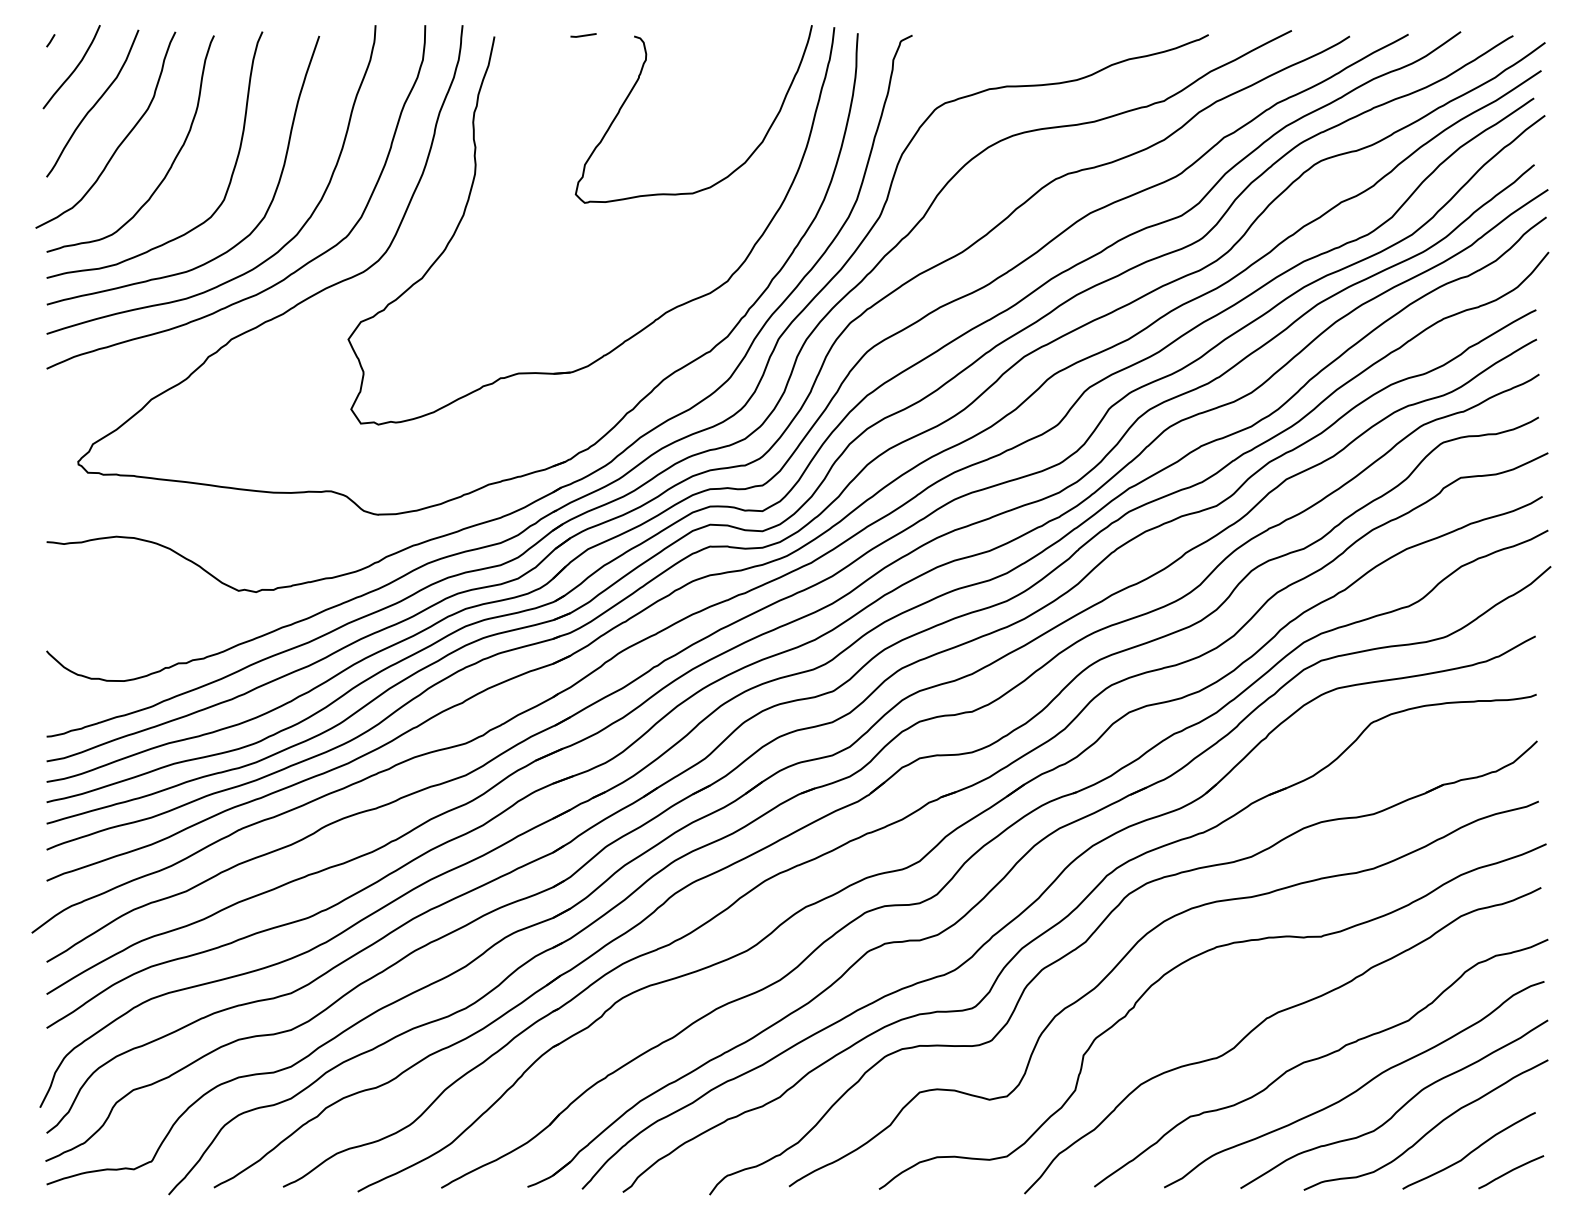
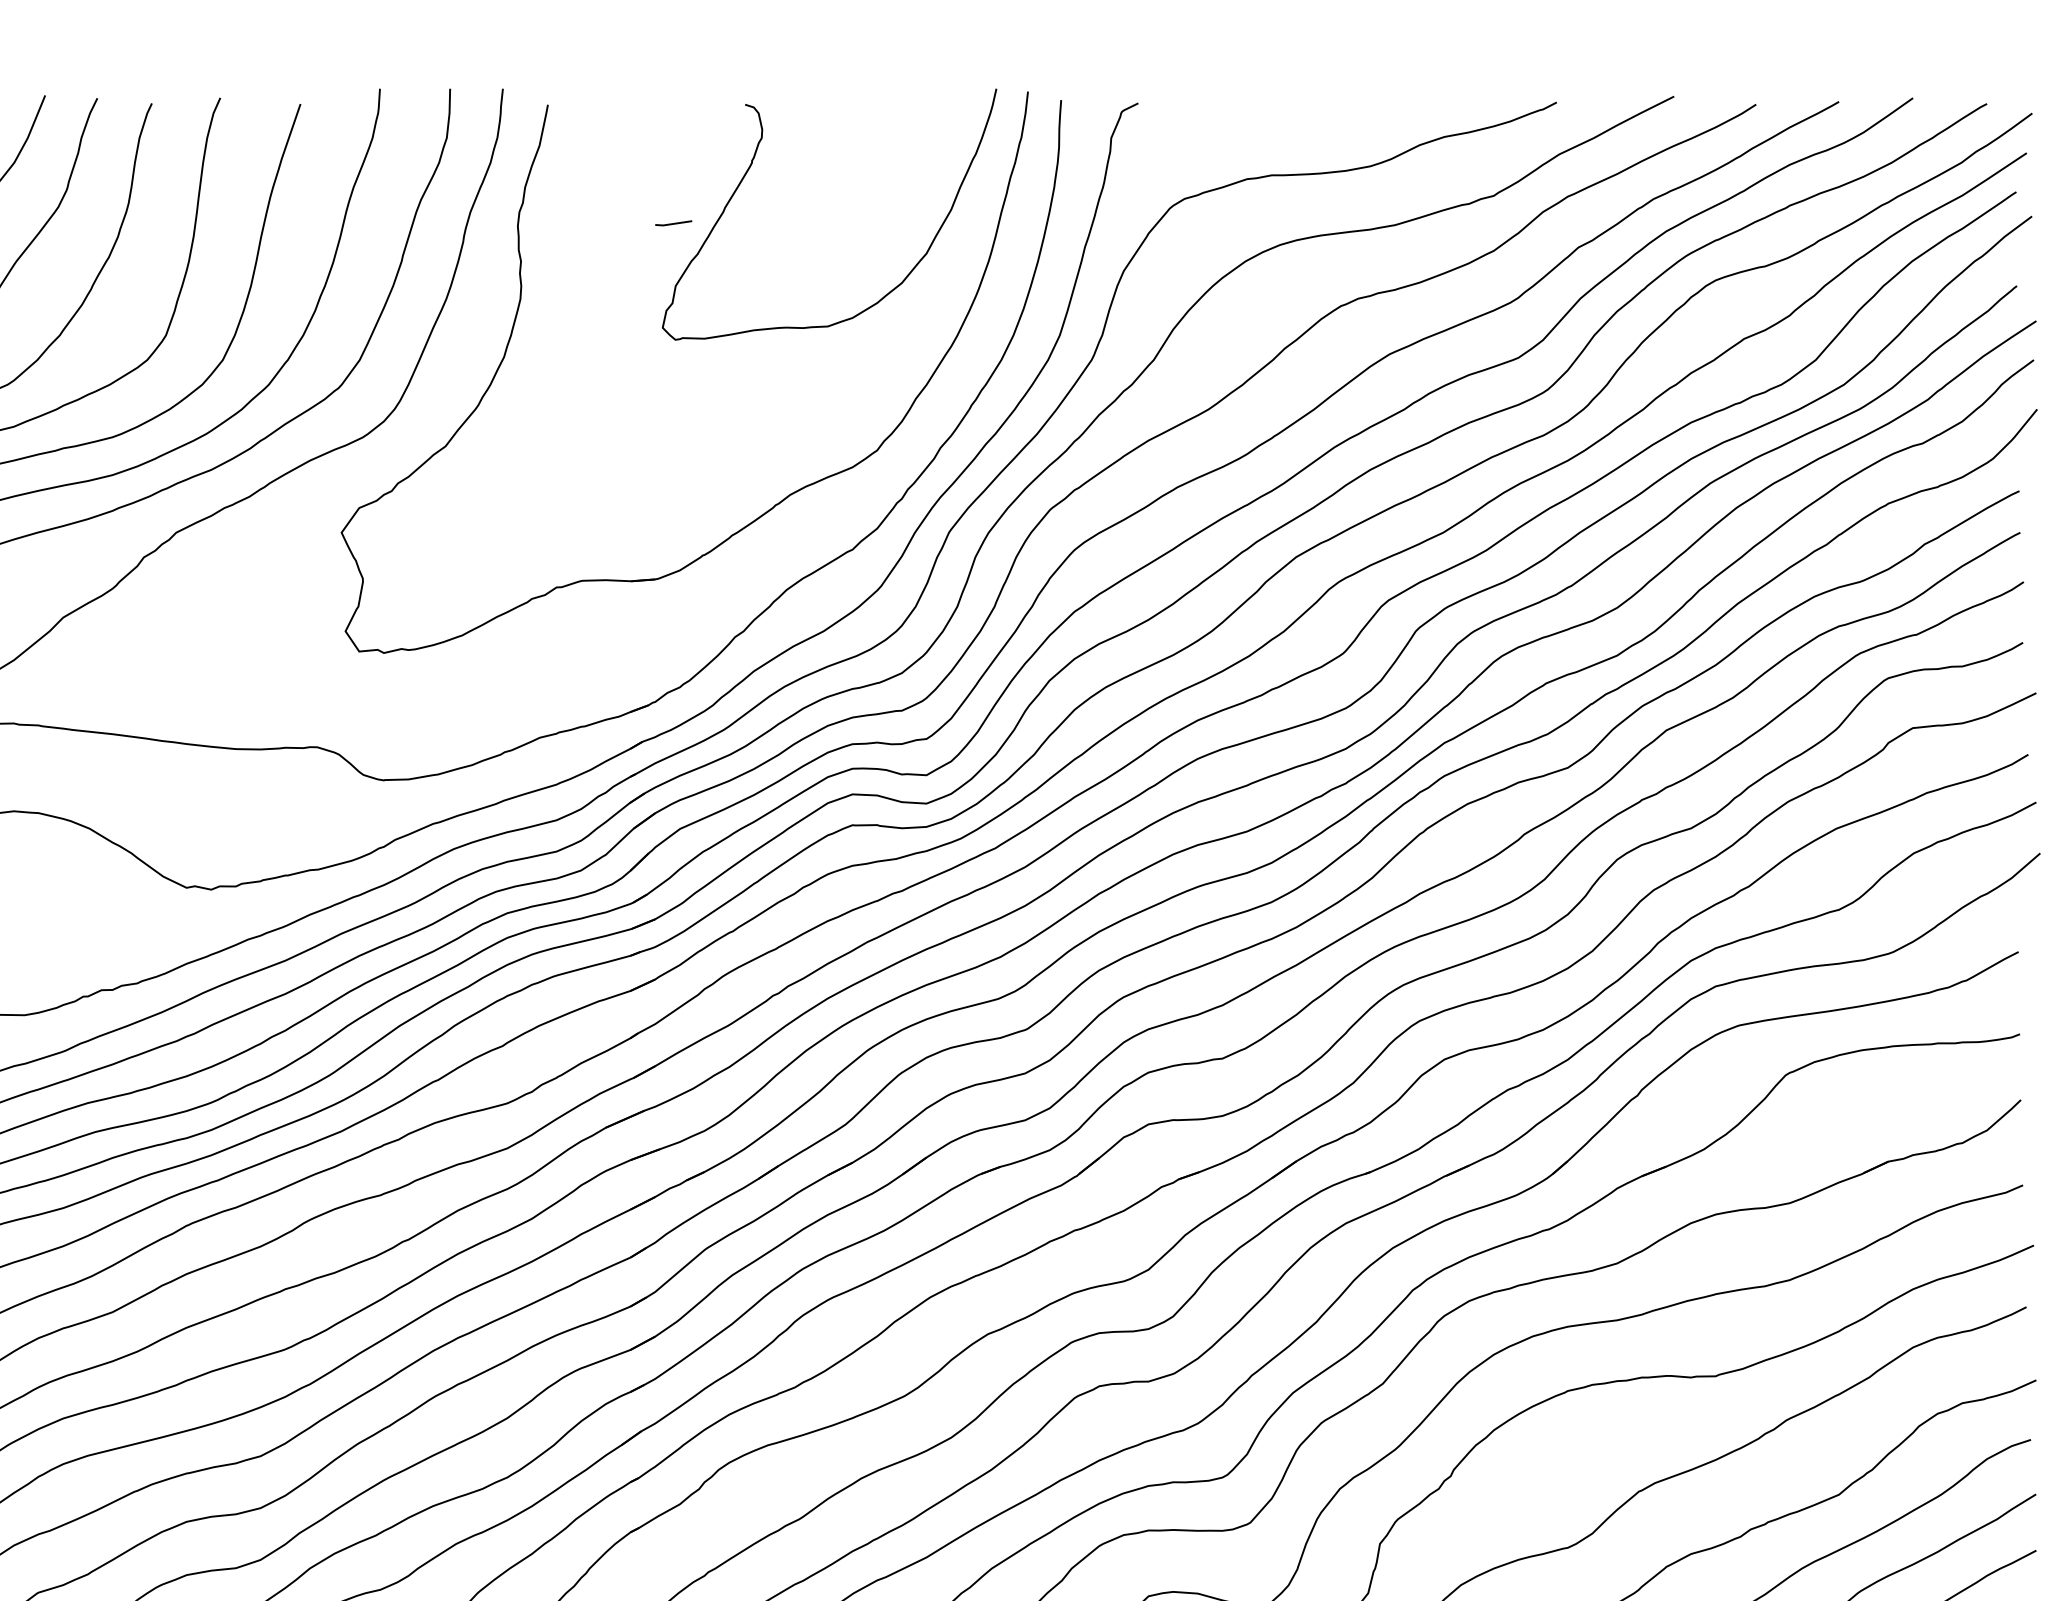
line: (583, 35) -> (673, 223), moved

